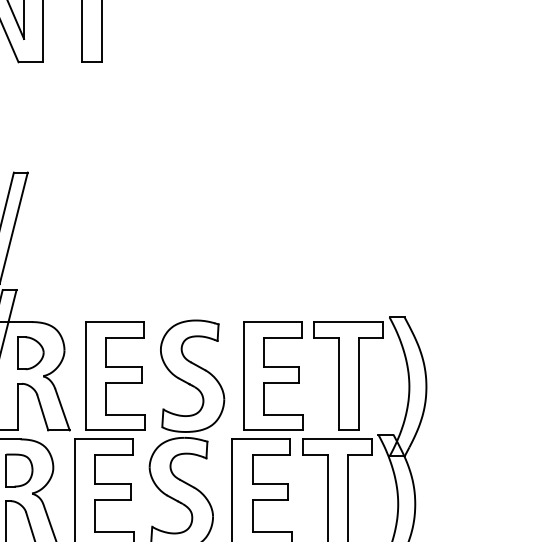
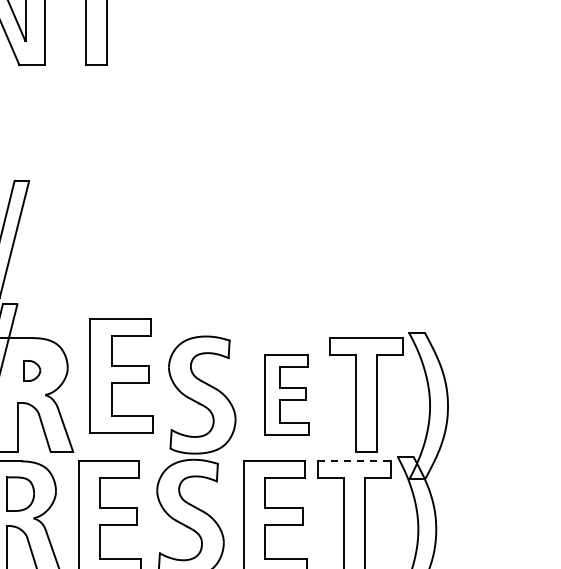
part: (30, 352) -> (31, 370), size x0.6
part: (115, 375) -> (121, 375), moved
part: (272, 375) -> (286, 394), size x0.7
line: (338, 439) -> (355, 461), solid -> dashed

